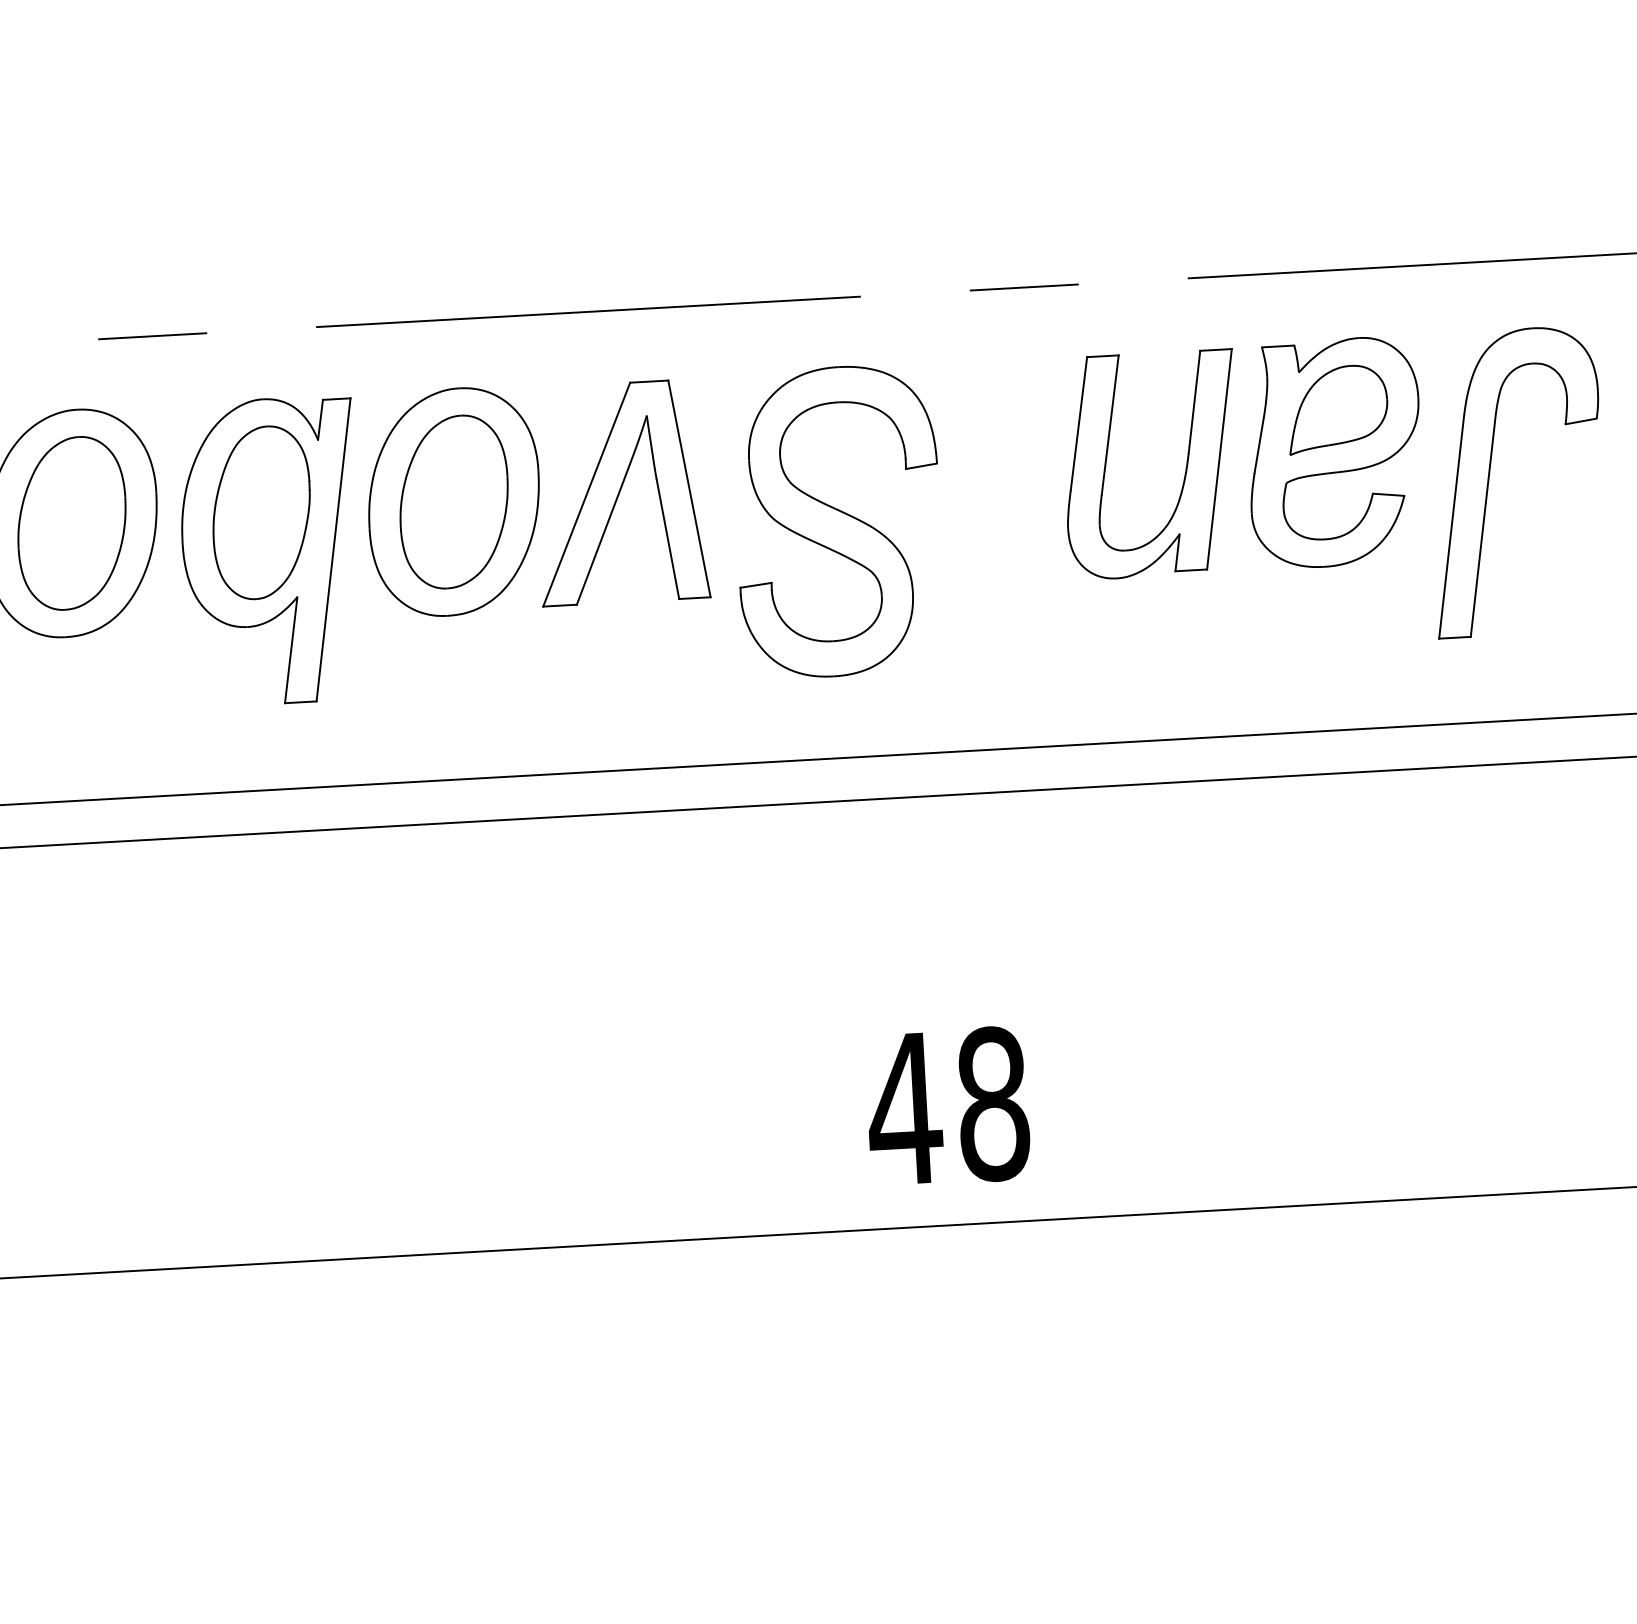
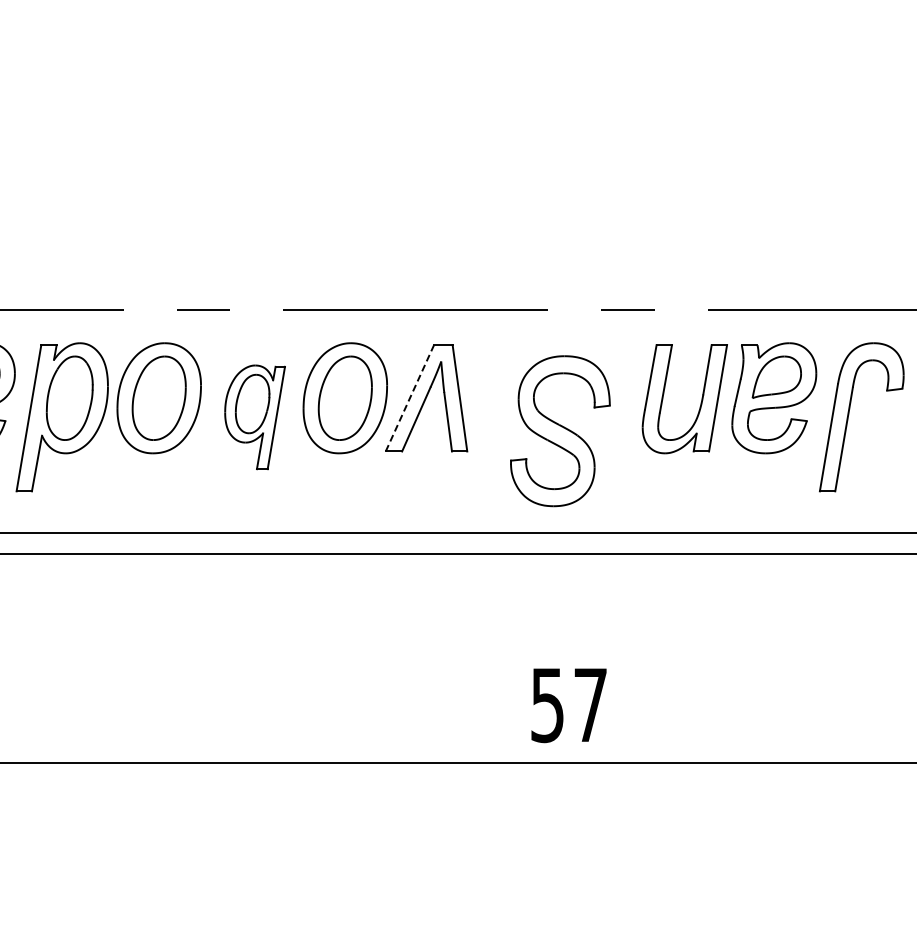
line: (587, 492) -> (410, 397), solid -> dashed
part: (838, 522) -> (560, 431), moved
part: (269, 551) -> (254, 417), size x0.7
text: (947, 1107) -> (568, 705), 48 -> 57

